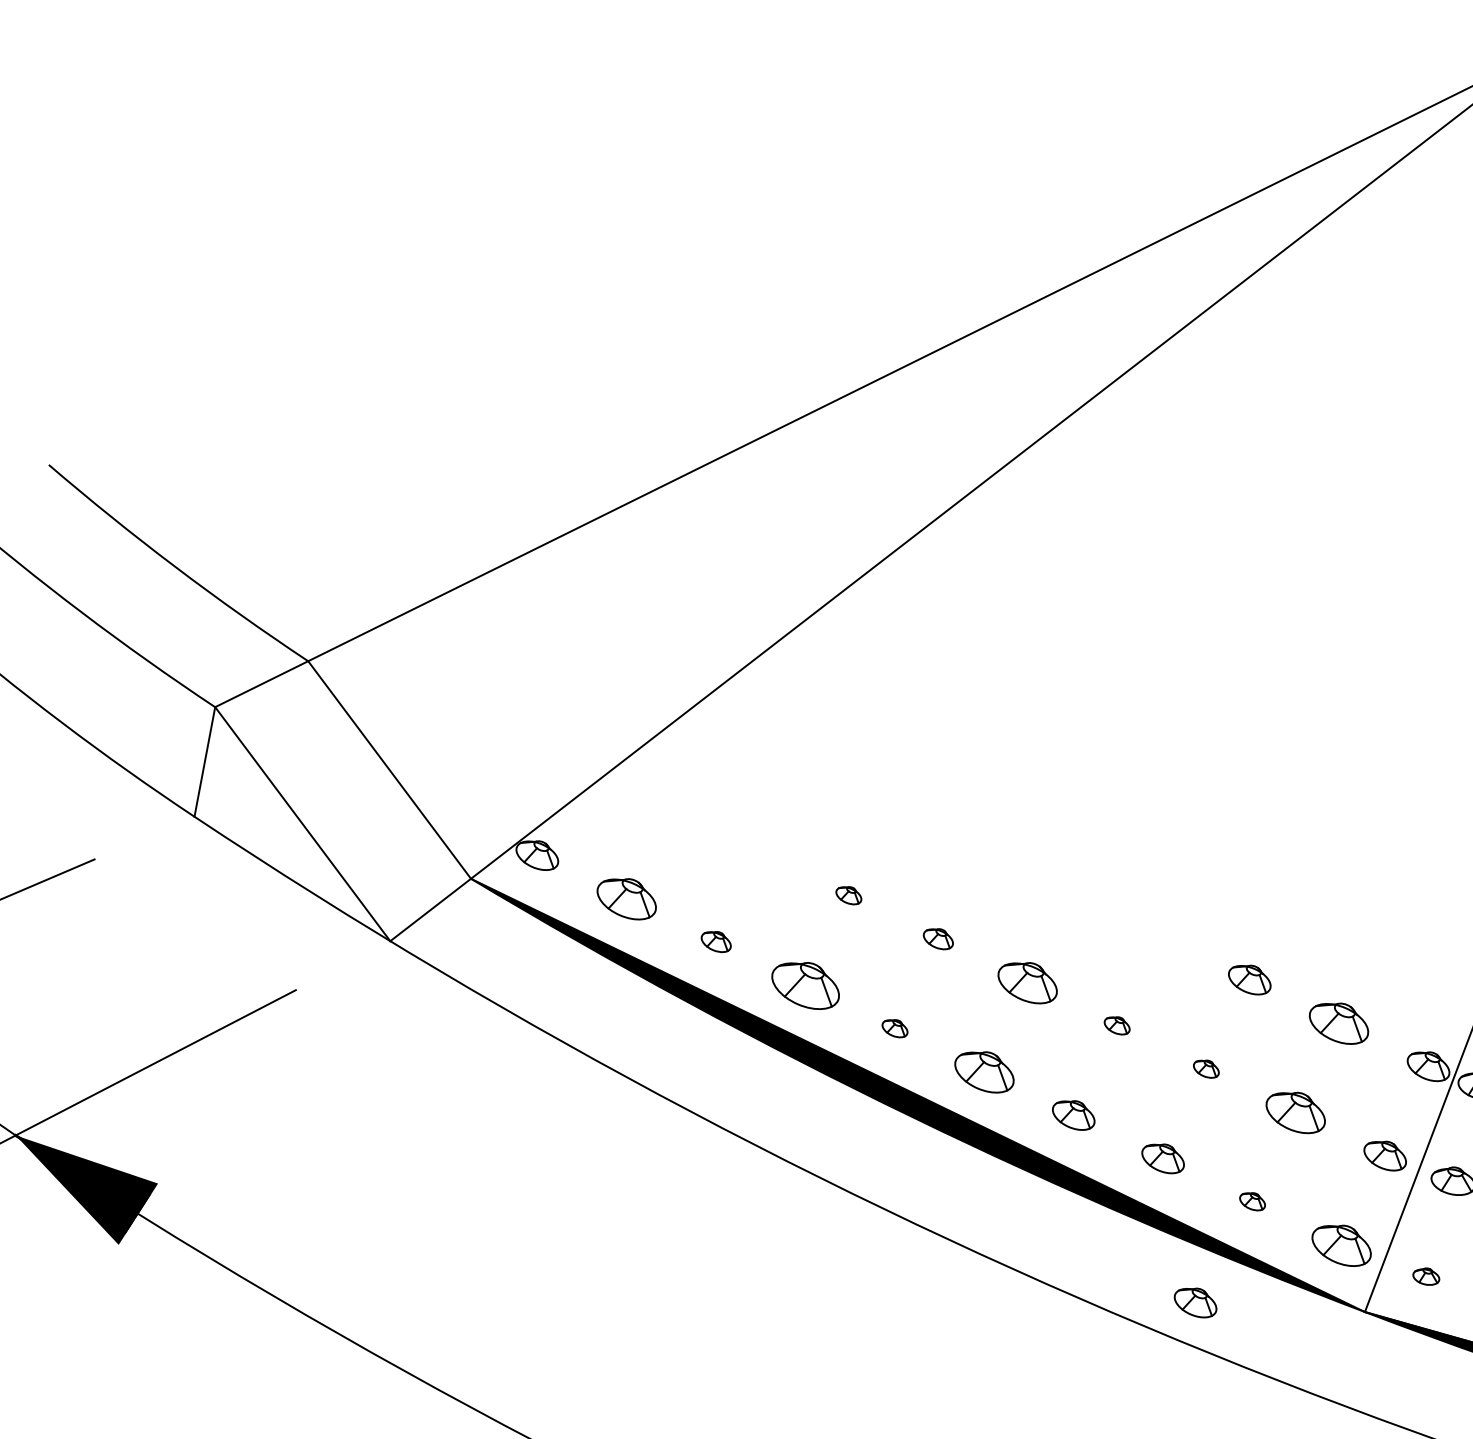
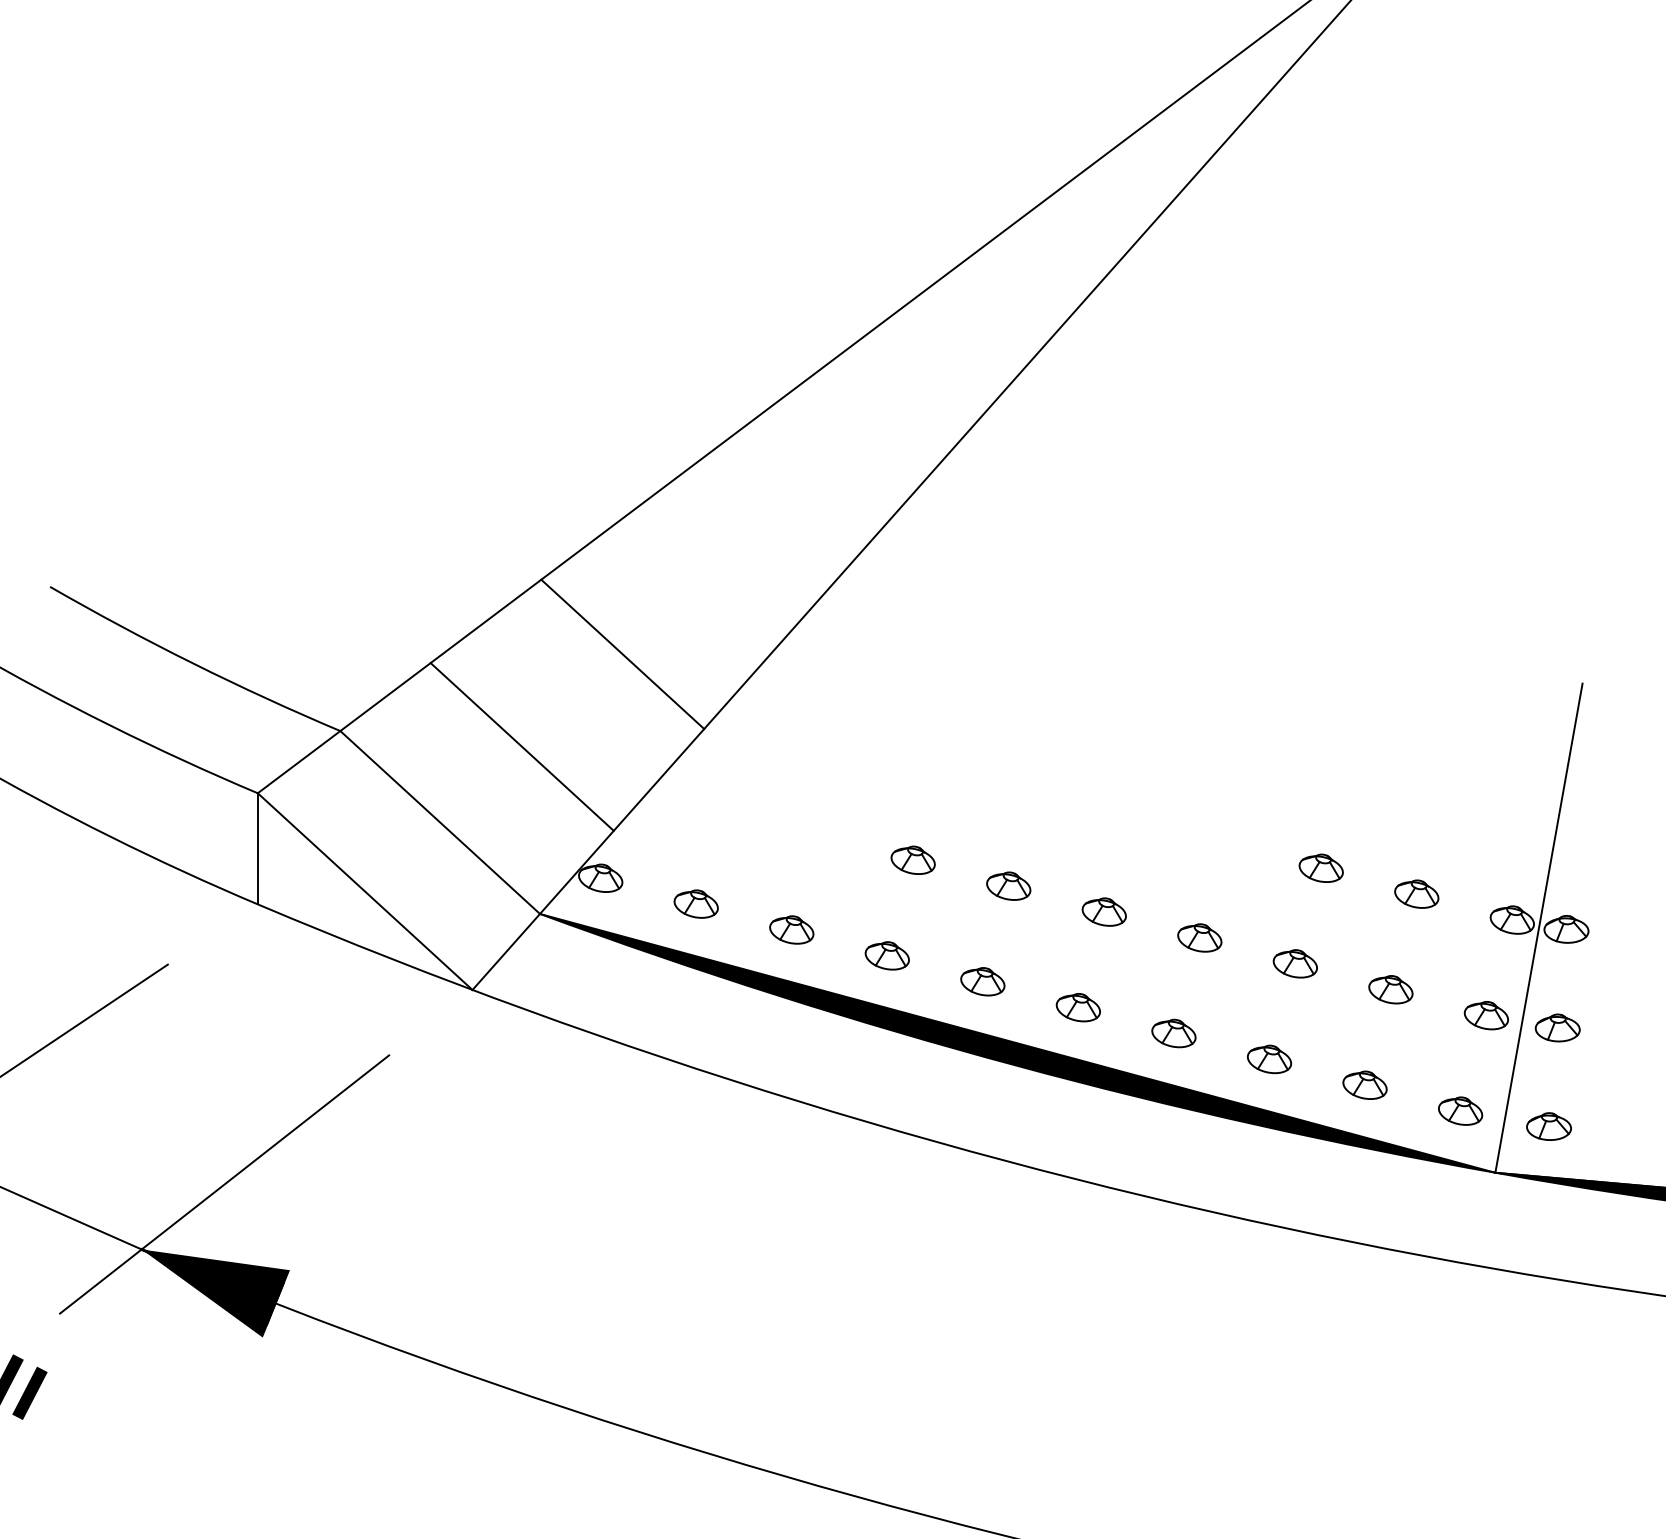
line: (600, 638) -> (622, 654), added
line: (483, 710) -> (521, 746), added
part: (848, 894) -> (912, 859), size x1.67
part: (626, 897) -> (695, 903), size x0.71
part: (938, 938) -> (1008, 885), size x1.43
part: (716, 940) -> (791, 929), size x1.43
part: (1027, 981) -> (1103, 911), size x0.71
part: (804, 984) -> (886, 955), size x0.62
part: (1339, 1021) -> (1416, 893), size x0.71
part: (1116, 1024) -> (1199, 937), size x1.67
part: (894, 1027) -> (982, 981), size x1.67
part: (1205, 1068) -> (1294, 963), size x1.67
part: (983, 1071) -> (1077, 1007), size x0.71
part: (1295, 1111) -> (1390, 989), size x0.71
part: (1252, 1200) -> (1364, 1084), size x1.67
part: (1342, 1244) -> (1460, 1110), size x0.71
part: (1425, 1276) -> (1548, 1126), size x1.67
part: (1195, 1302) -> (1327, 1194), removed

